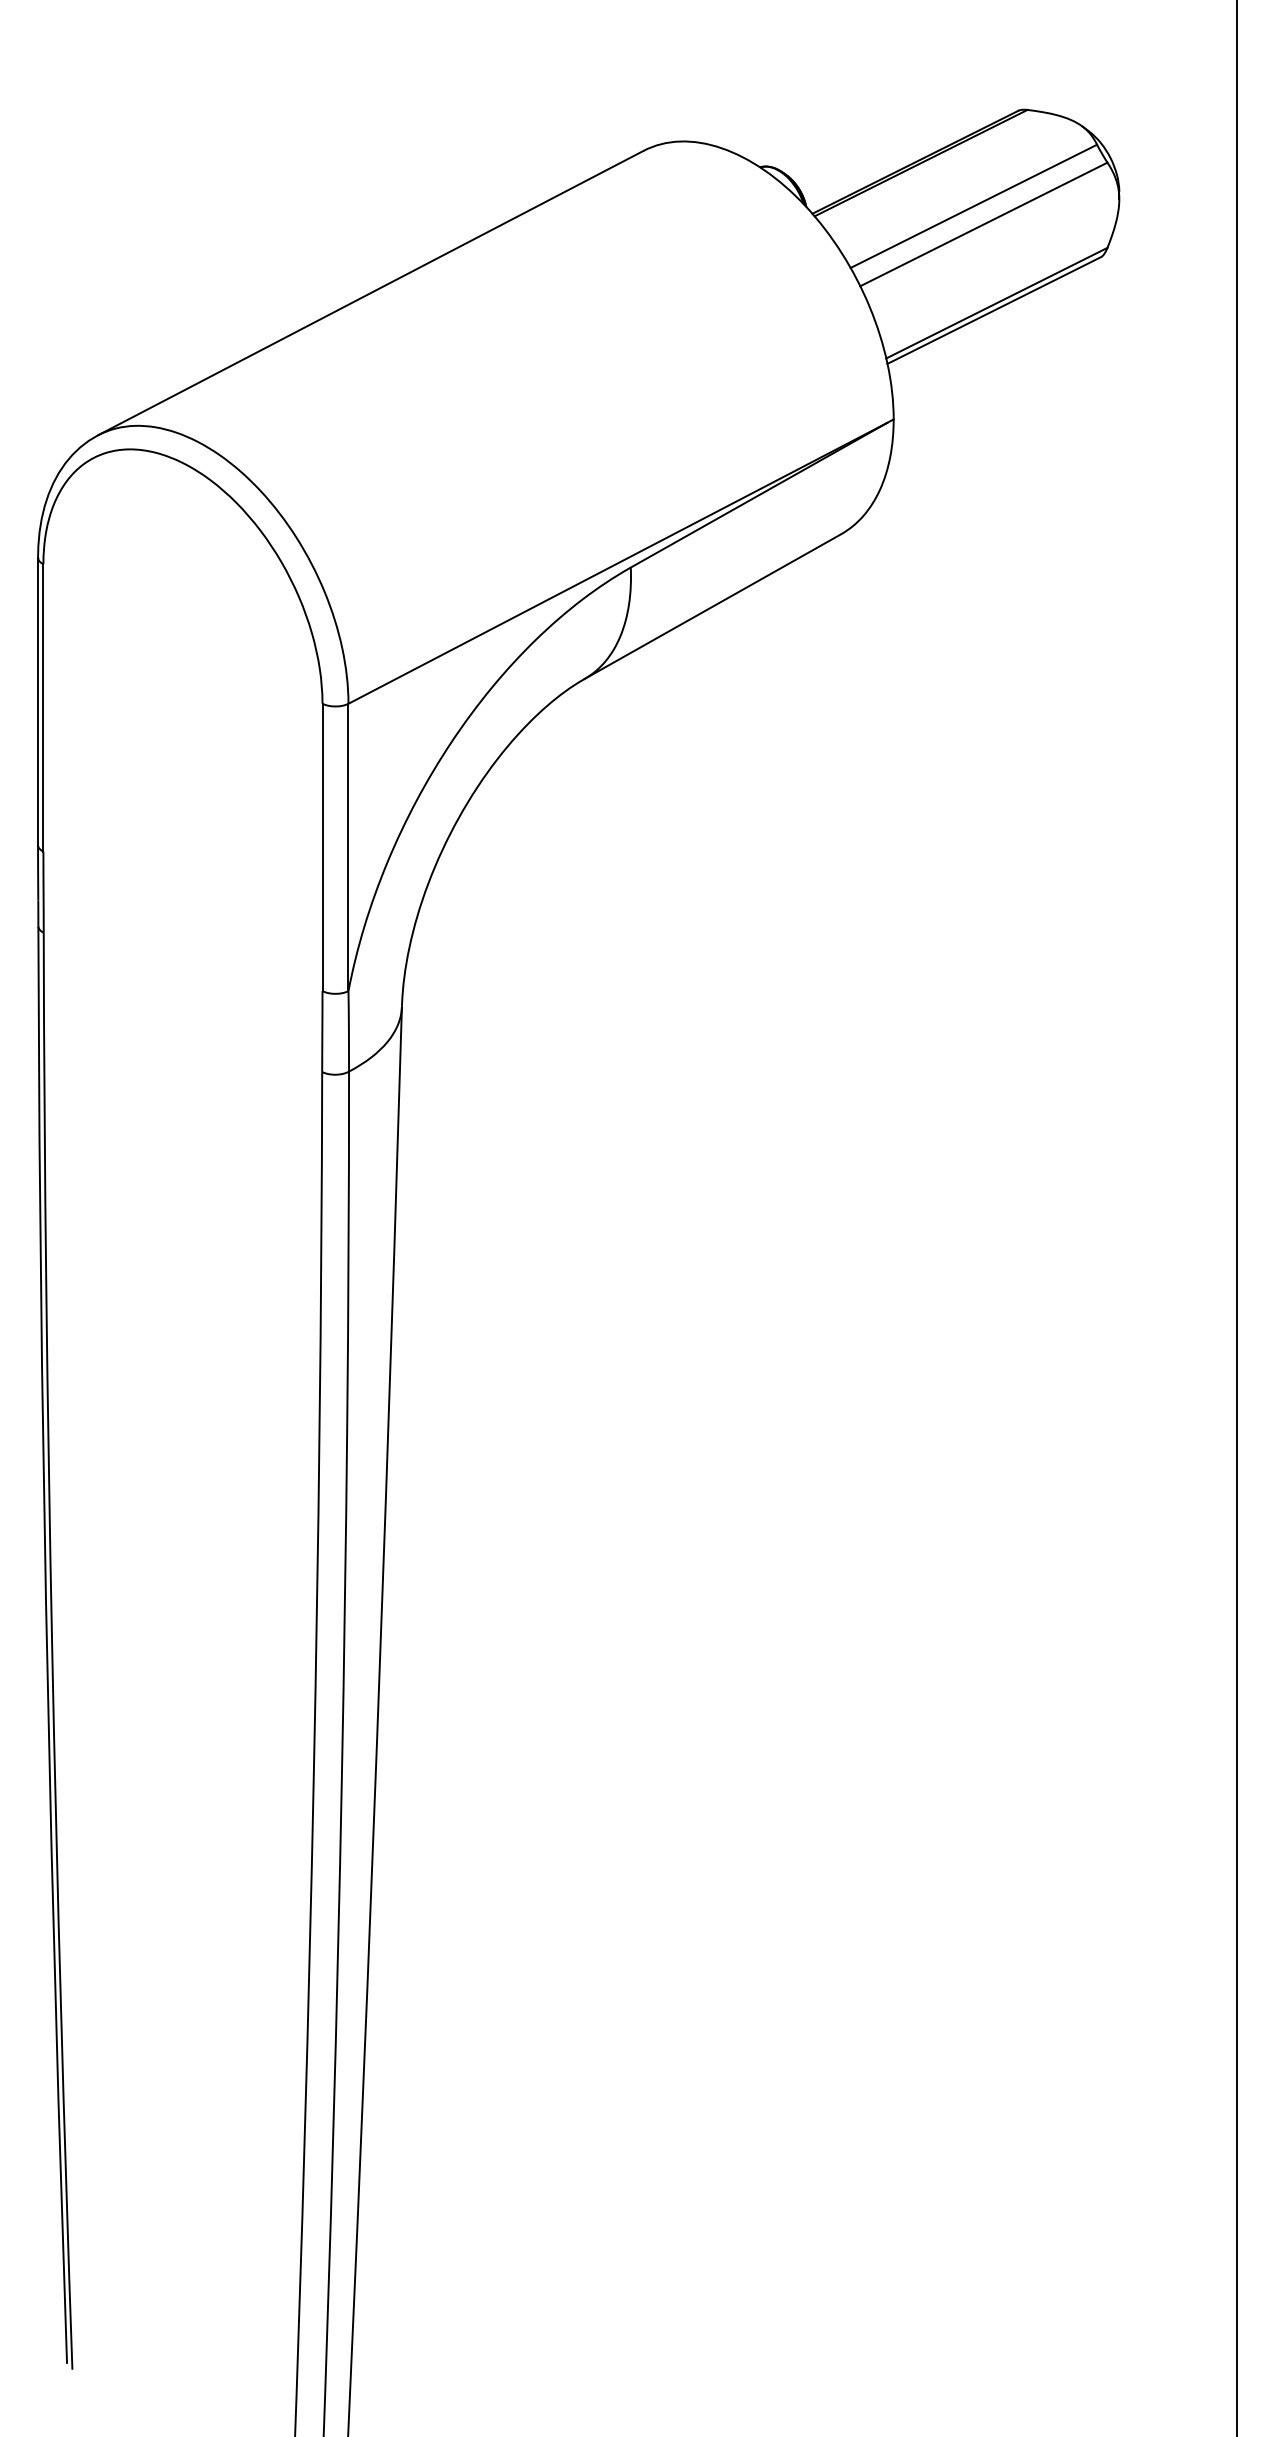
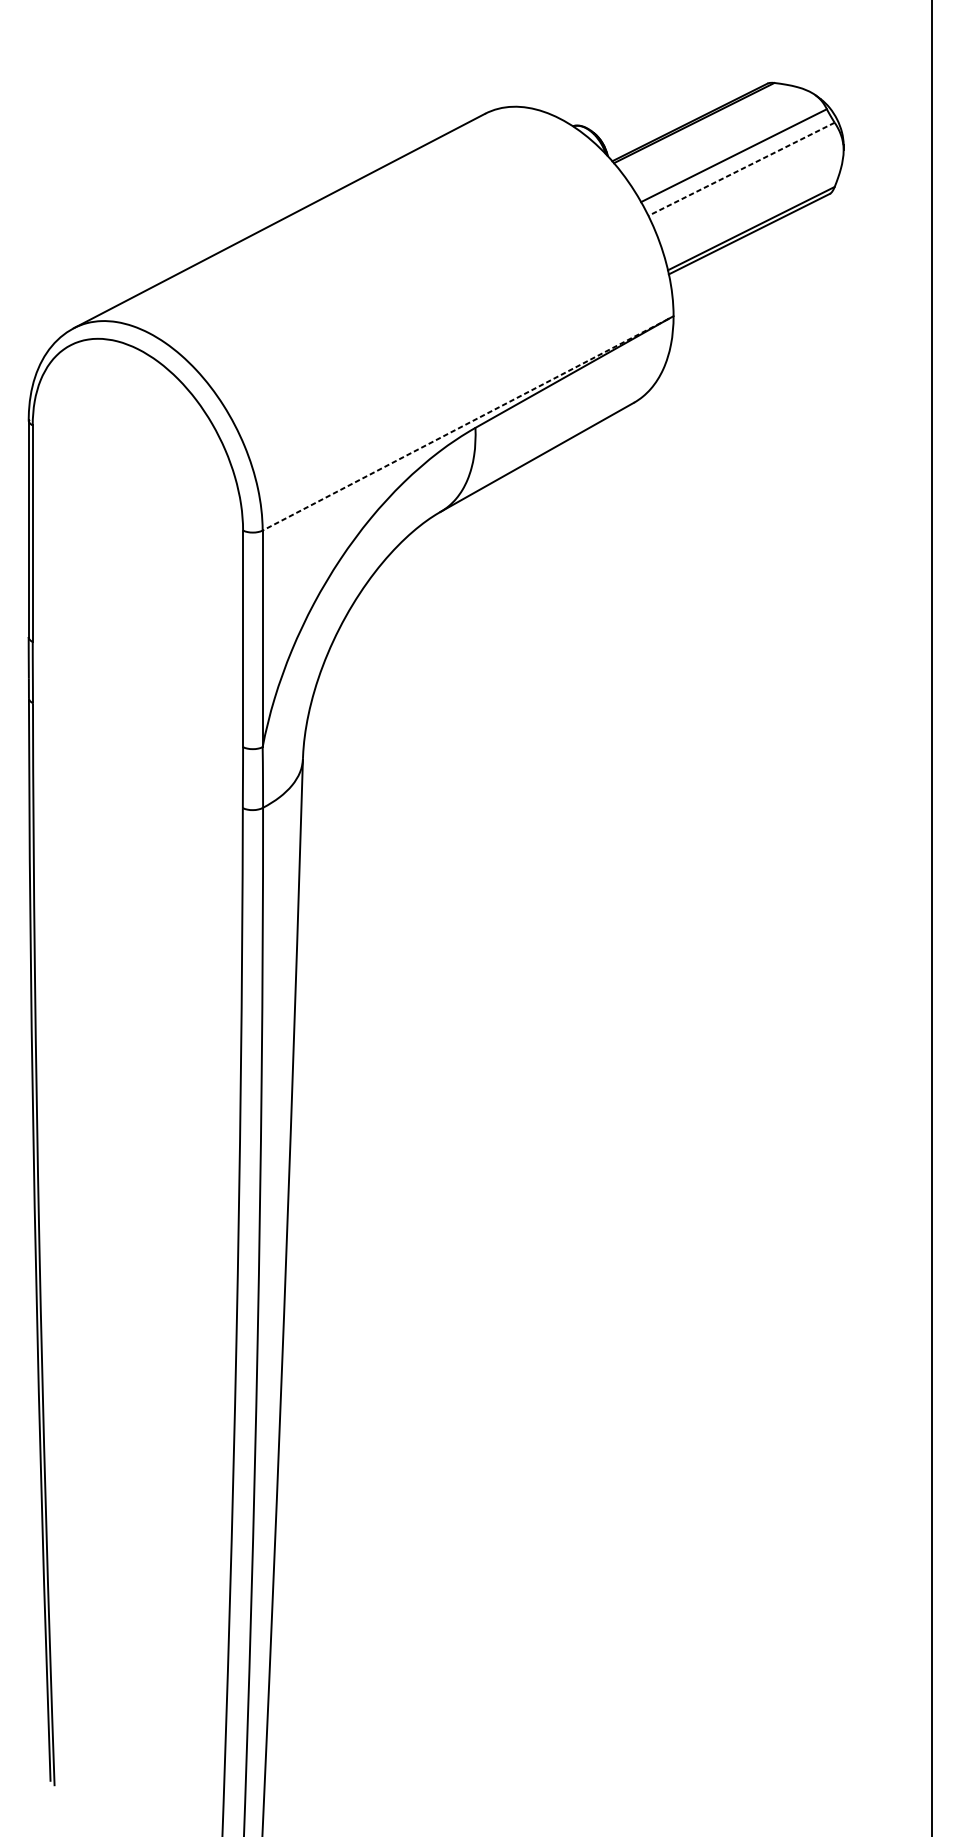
line: (983, 224) -> (741, 169), solid -> dashed
line: (617, 563) -> (465, 424), solid -> dashed

